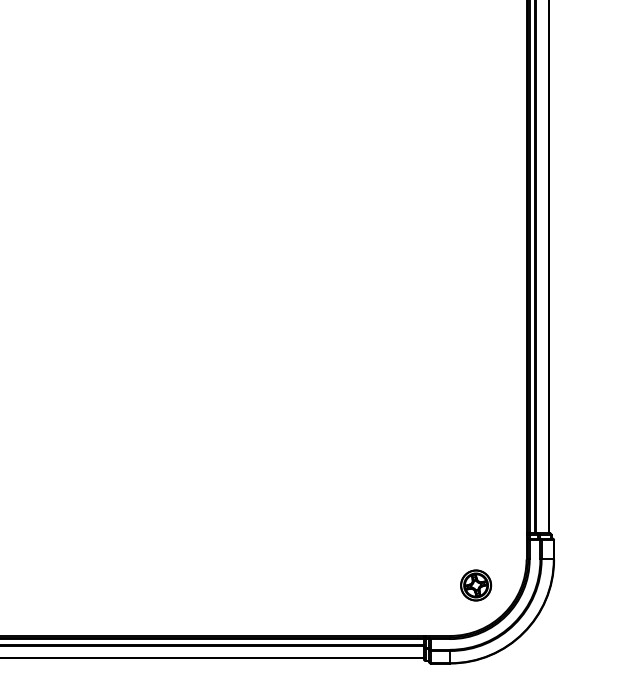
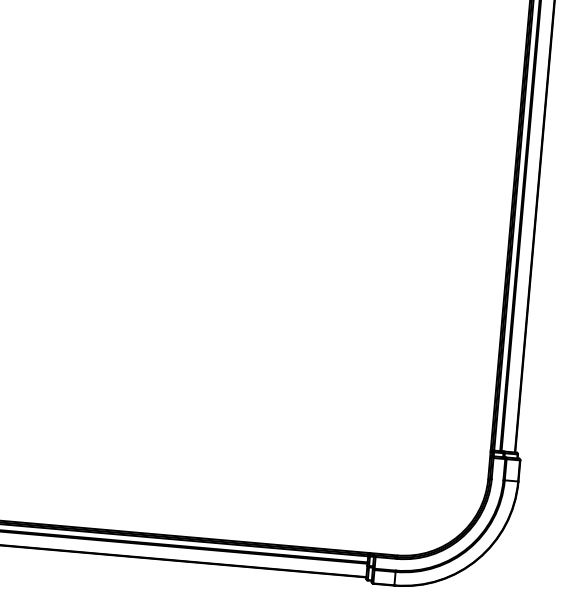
part: (476, 585) -> (430, 502), removed

